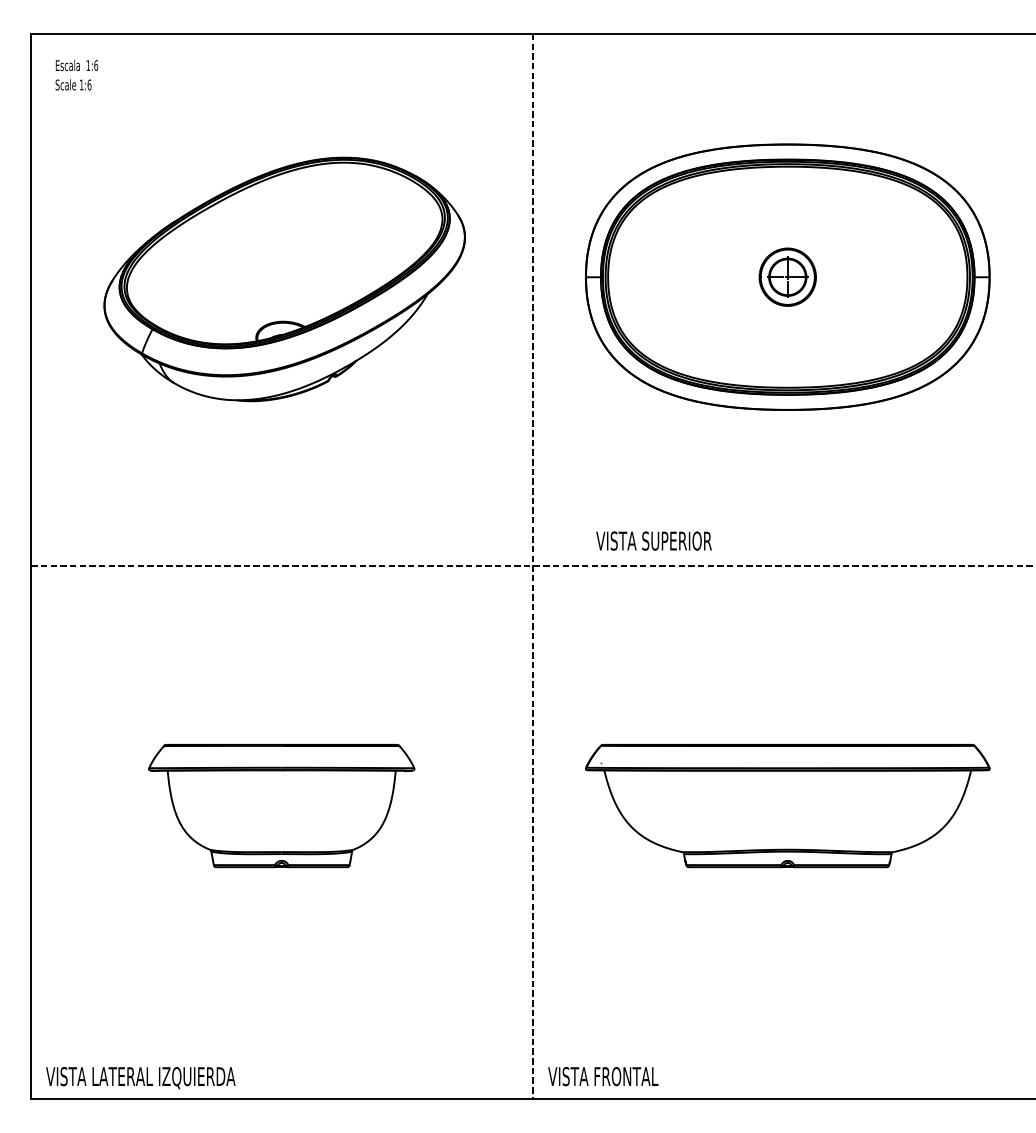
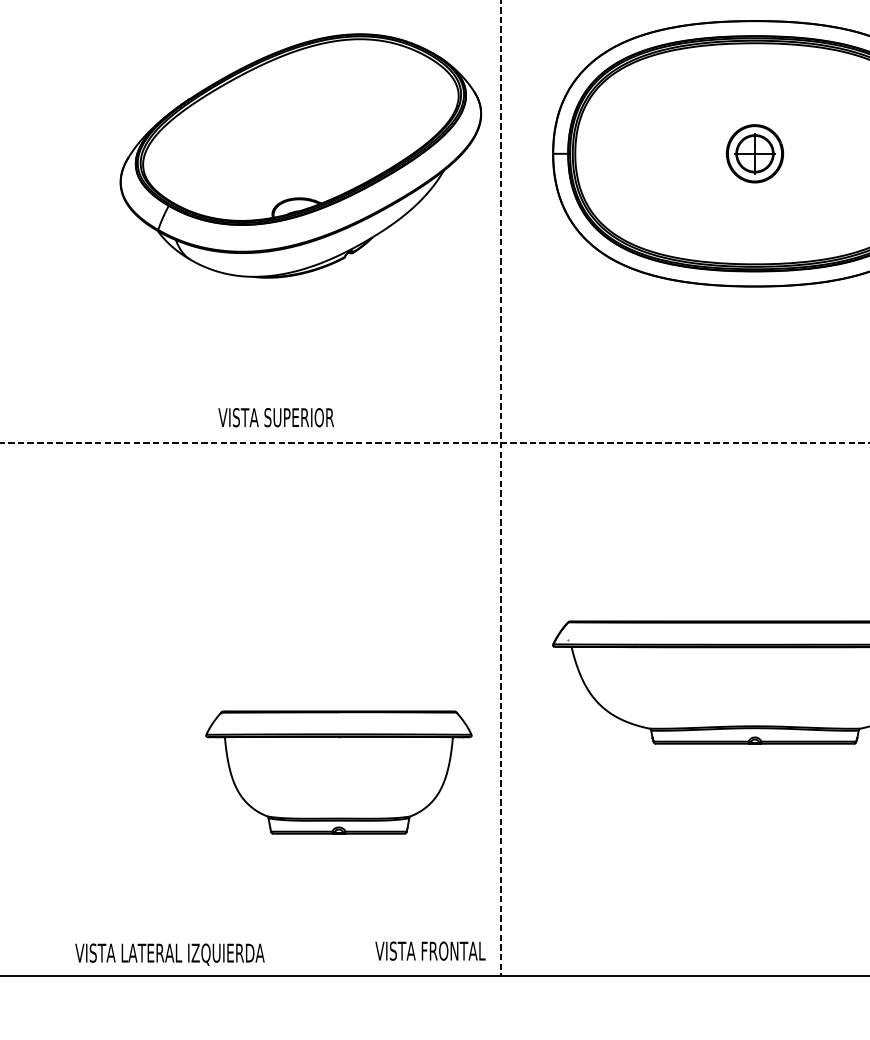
part: (284, 279) -> (300, 156), moved
text: (653, 540) -> (275, 417), moved
part: (281, 806) -> (338, 773), moved
text: (603, 1076) -> (430, 951), moved
text: (140, 1078) -> (169, 955), moved

